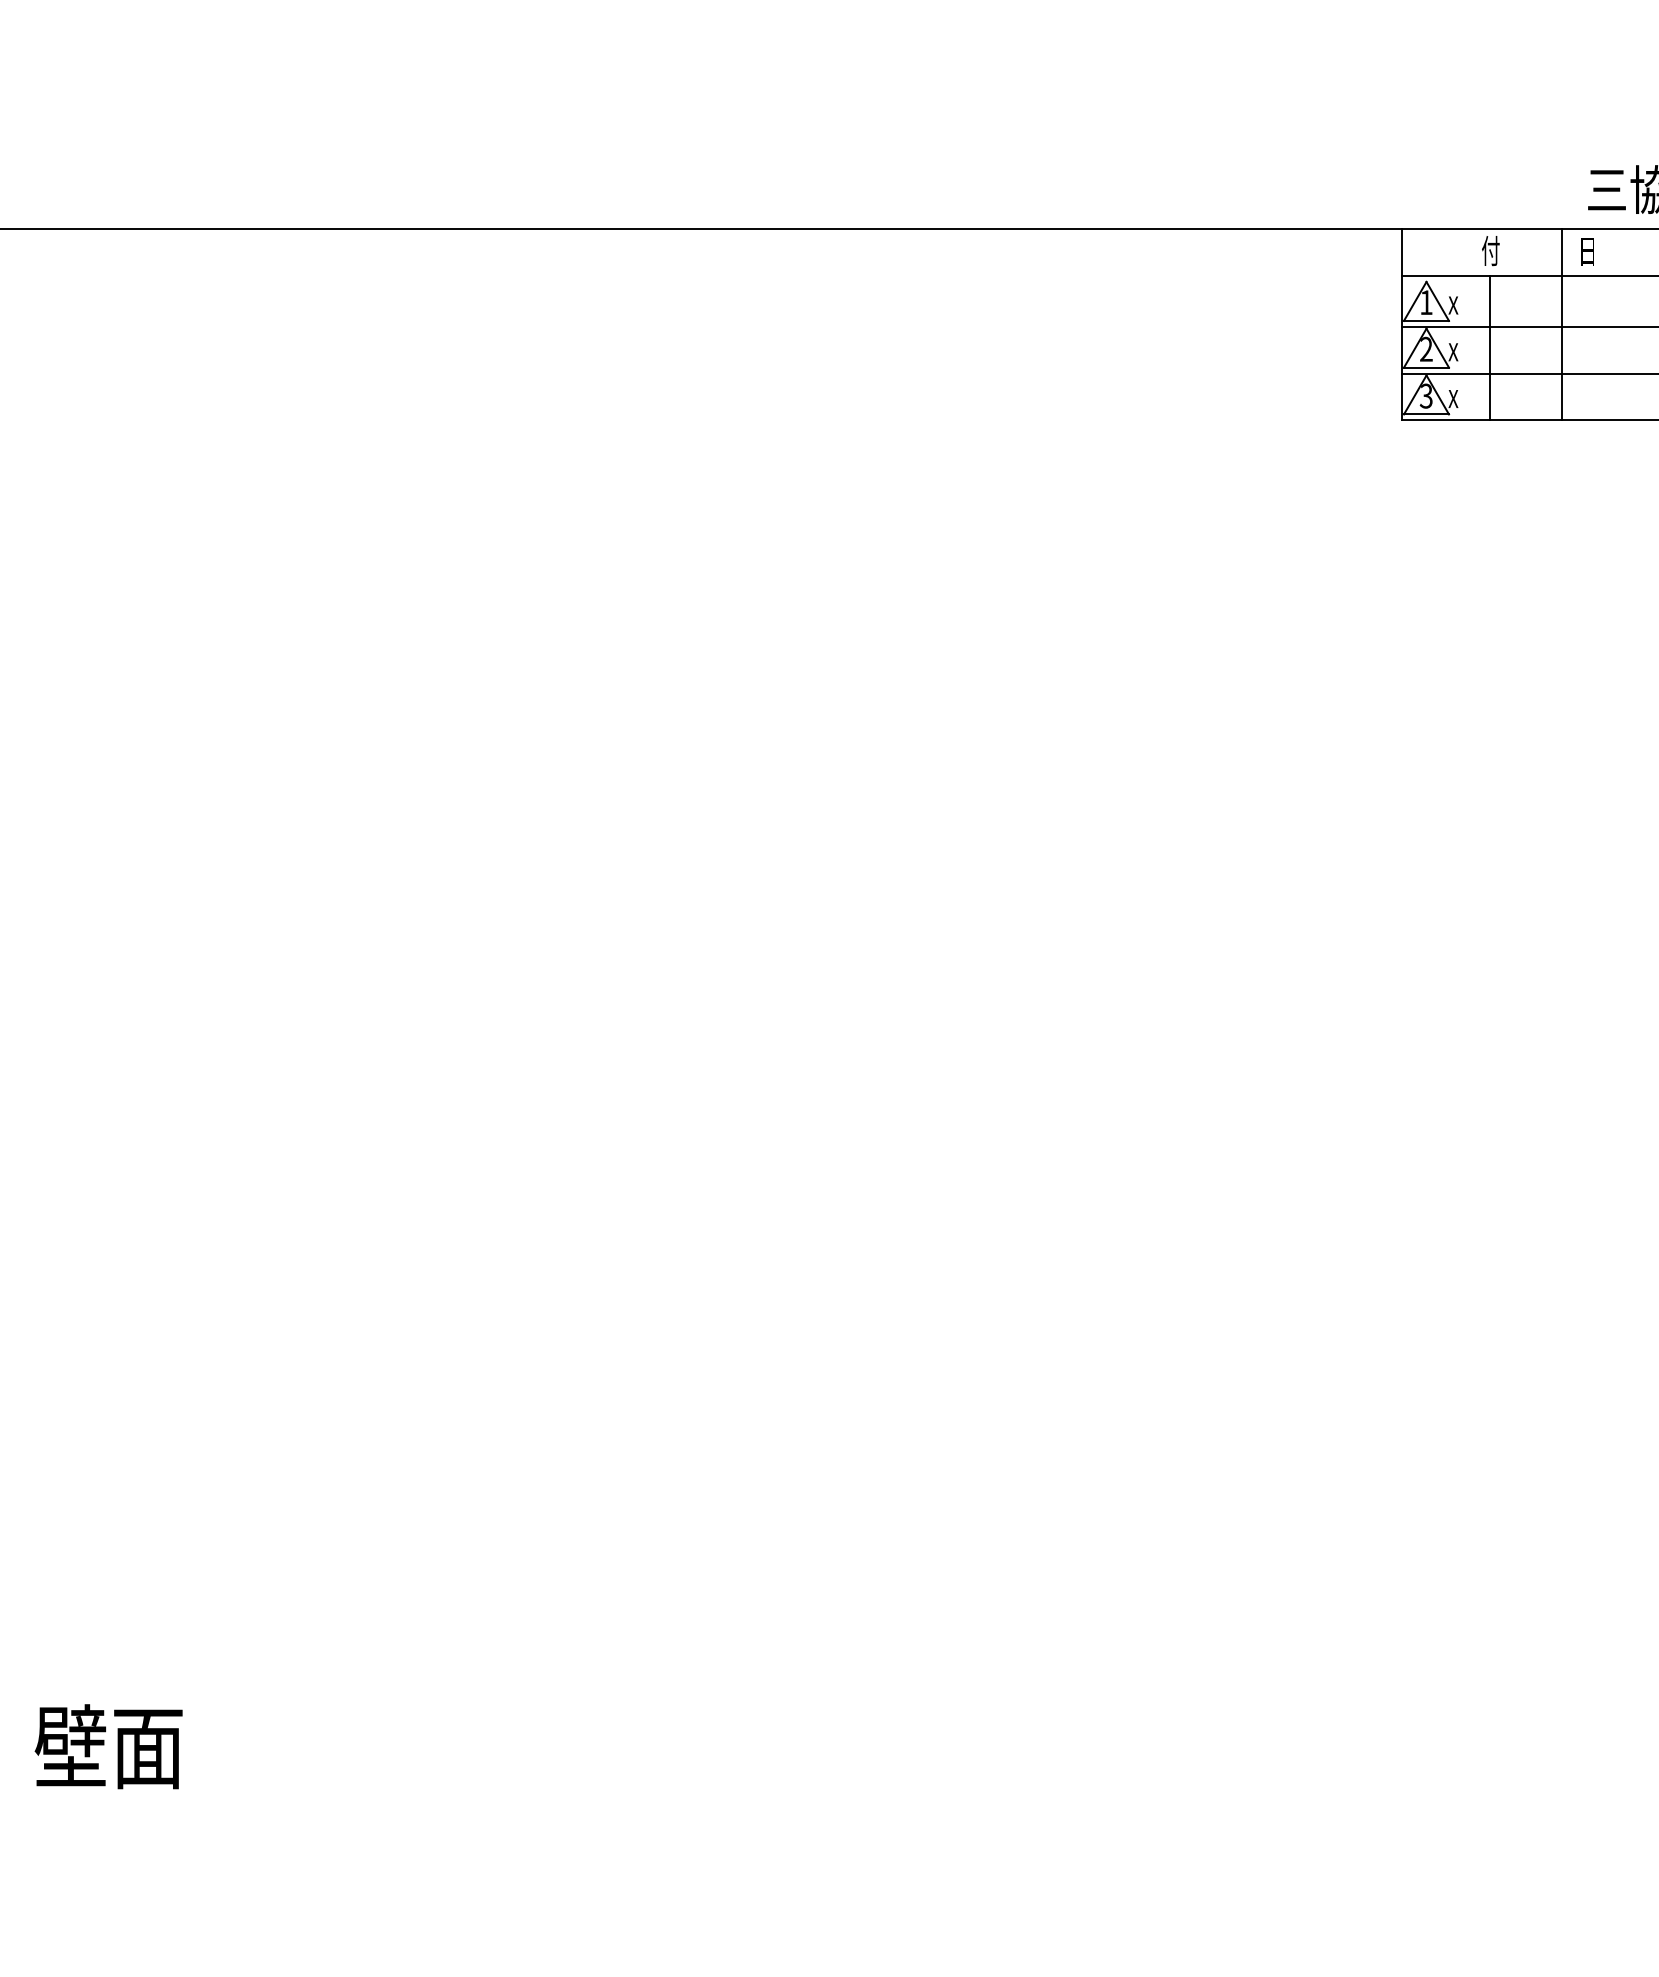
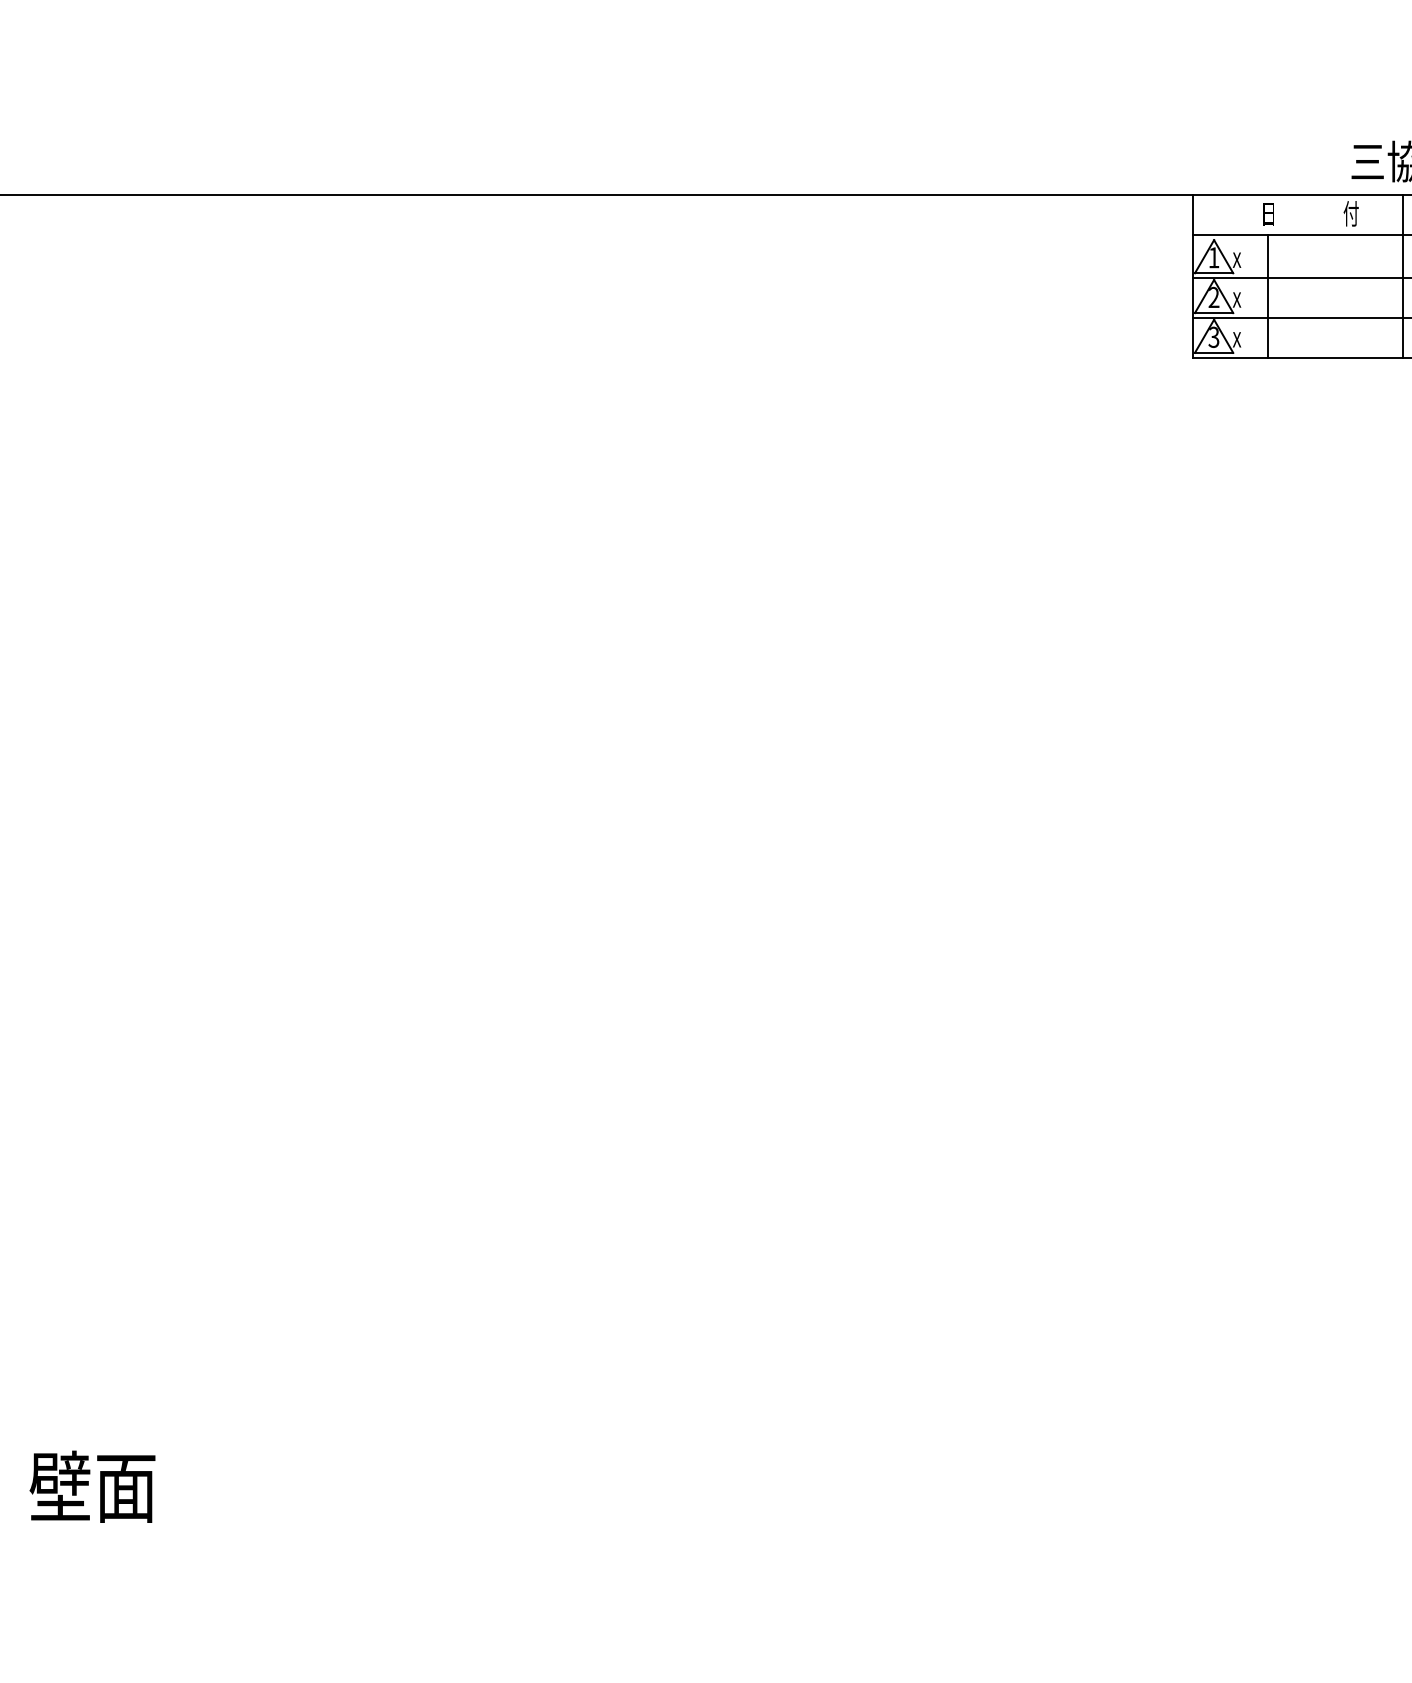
text: (1490, 251) -> (1268, 214), 付 -> 日
text: (1587, 251) -> (1351, 214), 日 -> 付
line: (1561, 324) -> (1402, 276), moved

